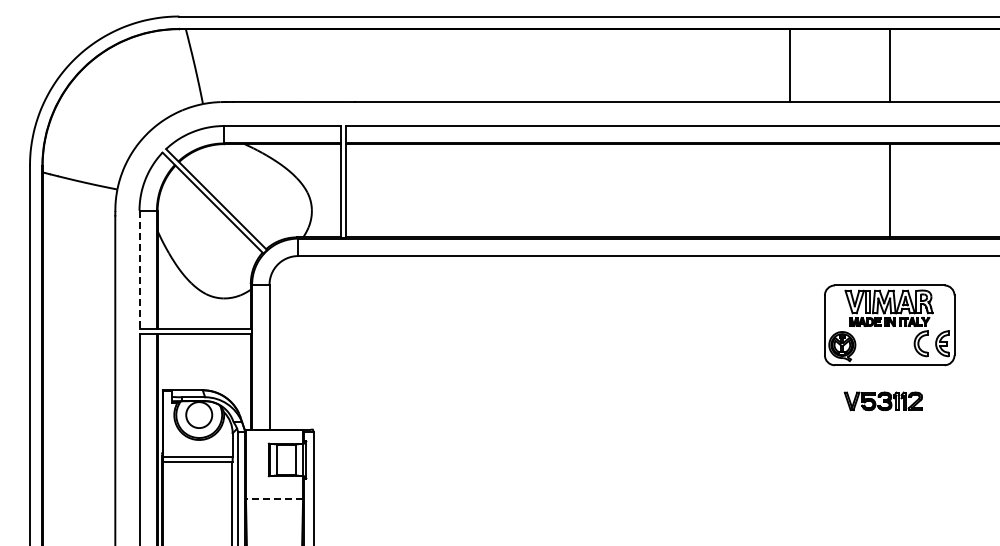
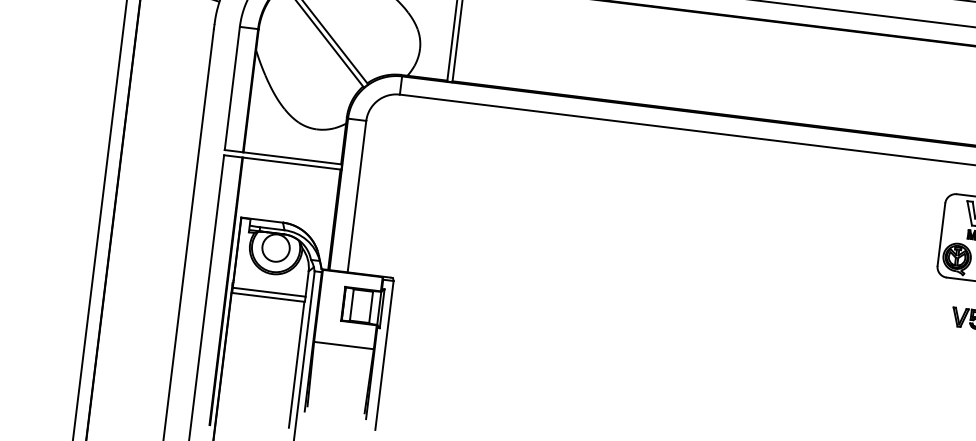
line: (139, 269) -> (232, 88), dashed -> solid
line: (274, 499) -> (343, 345), dashed -> solid

